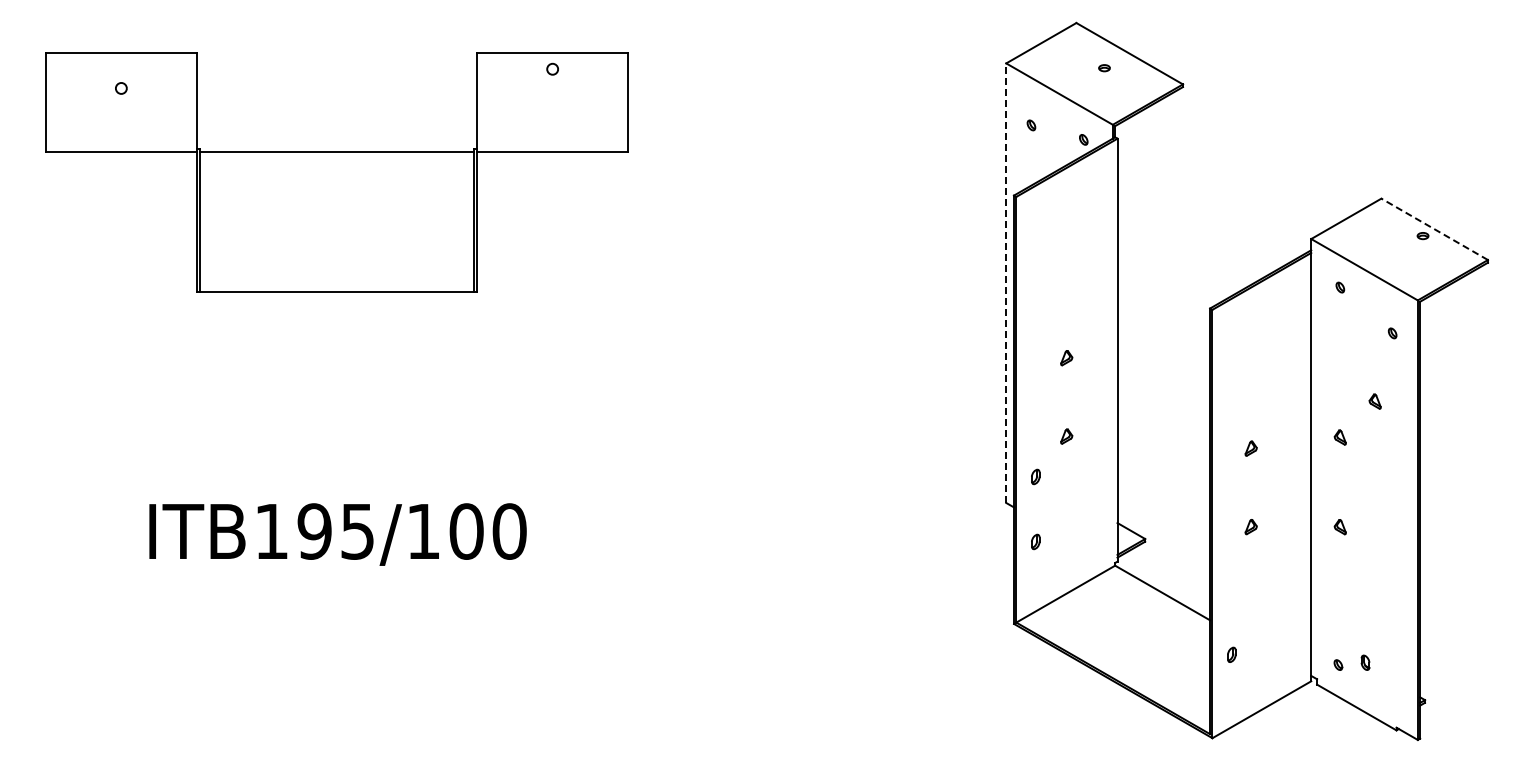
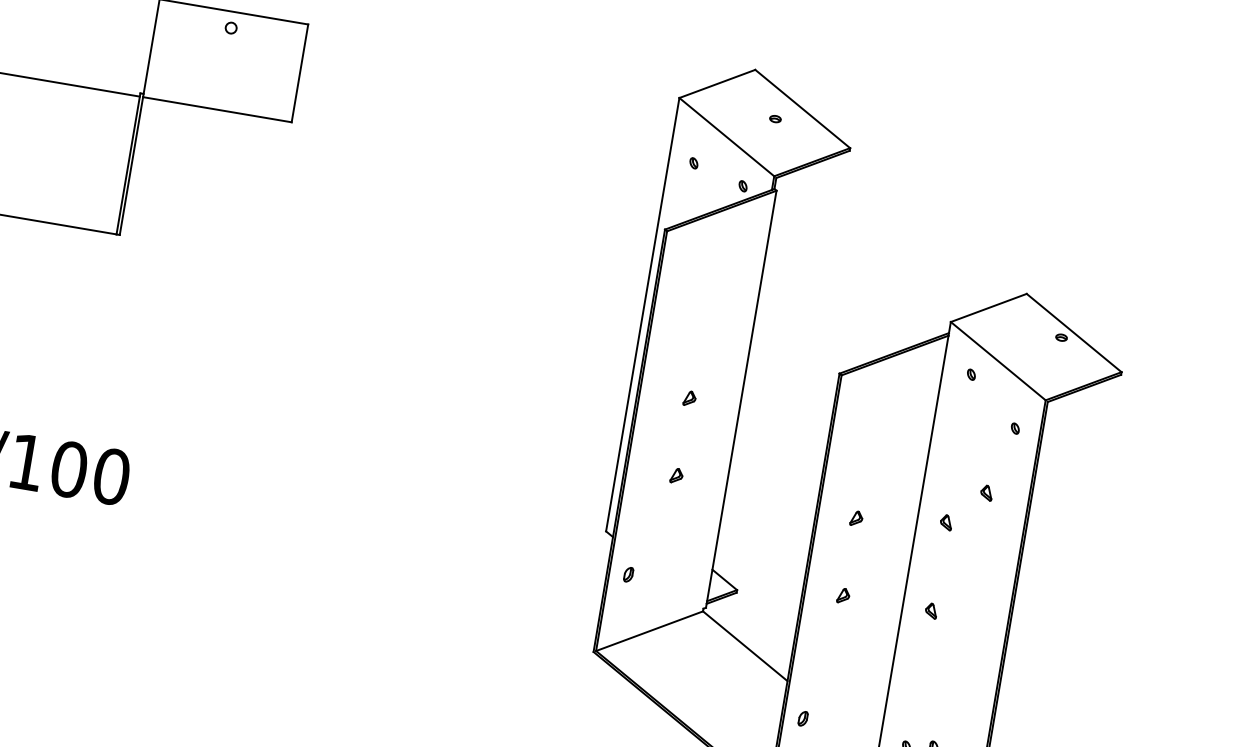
line: (1434, 229) -> (1073, 333), dashed -> solid
line: (1006, 283) -> (642, 315), dashed -> solid
part: (1035, 476) -> (639, 510), removed

